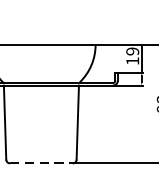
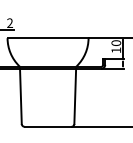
text: (132, 51) -> (116, 43), 19 -> 10
line: (42, 162) -> (48, 126), dashed -> solid

